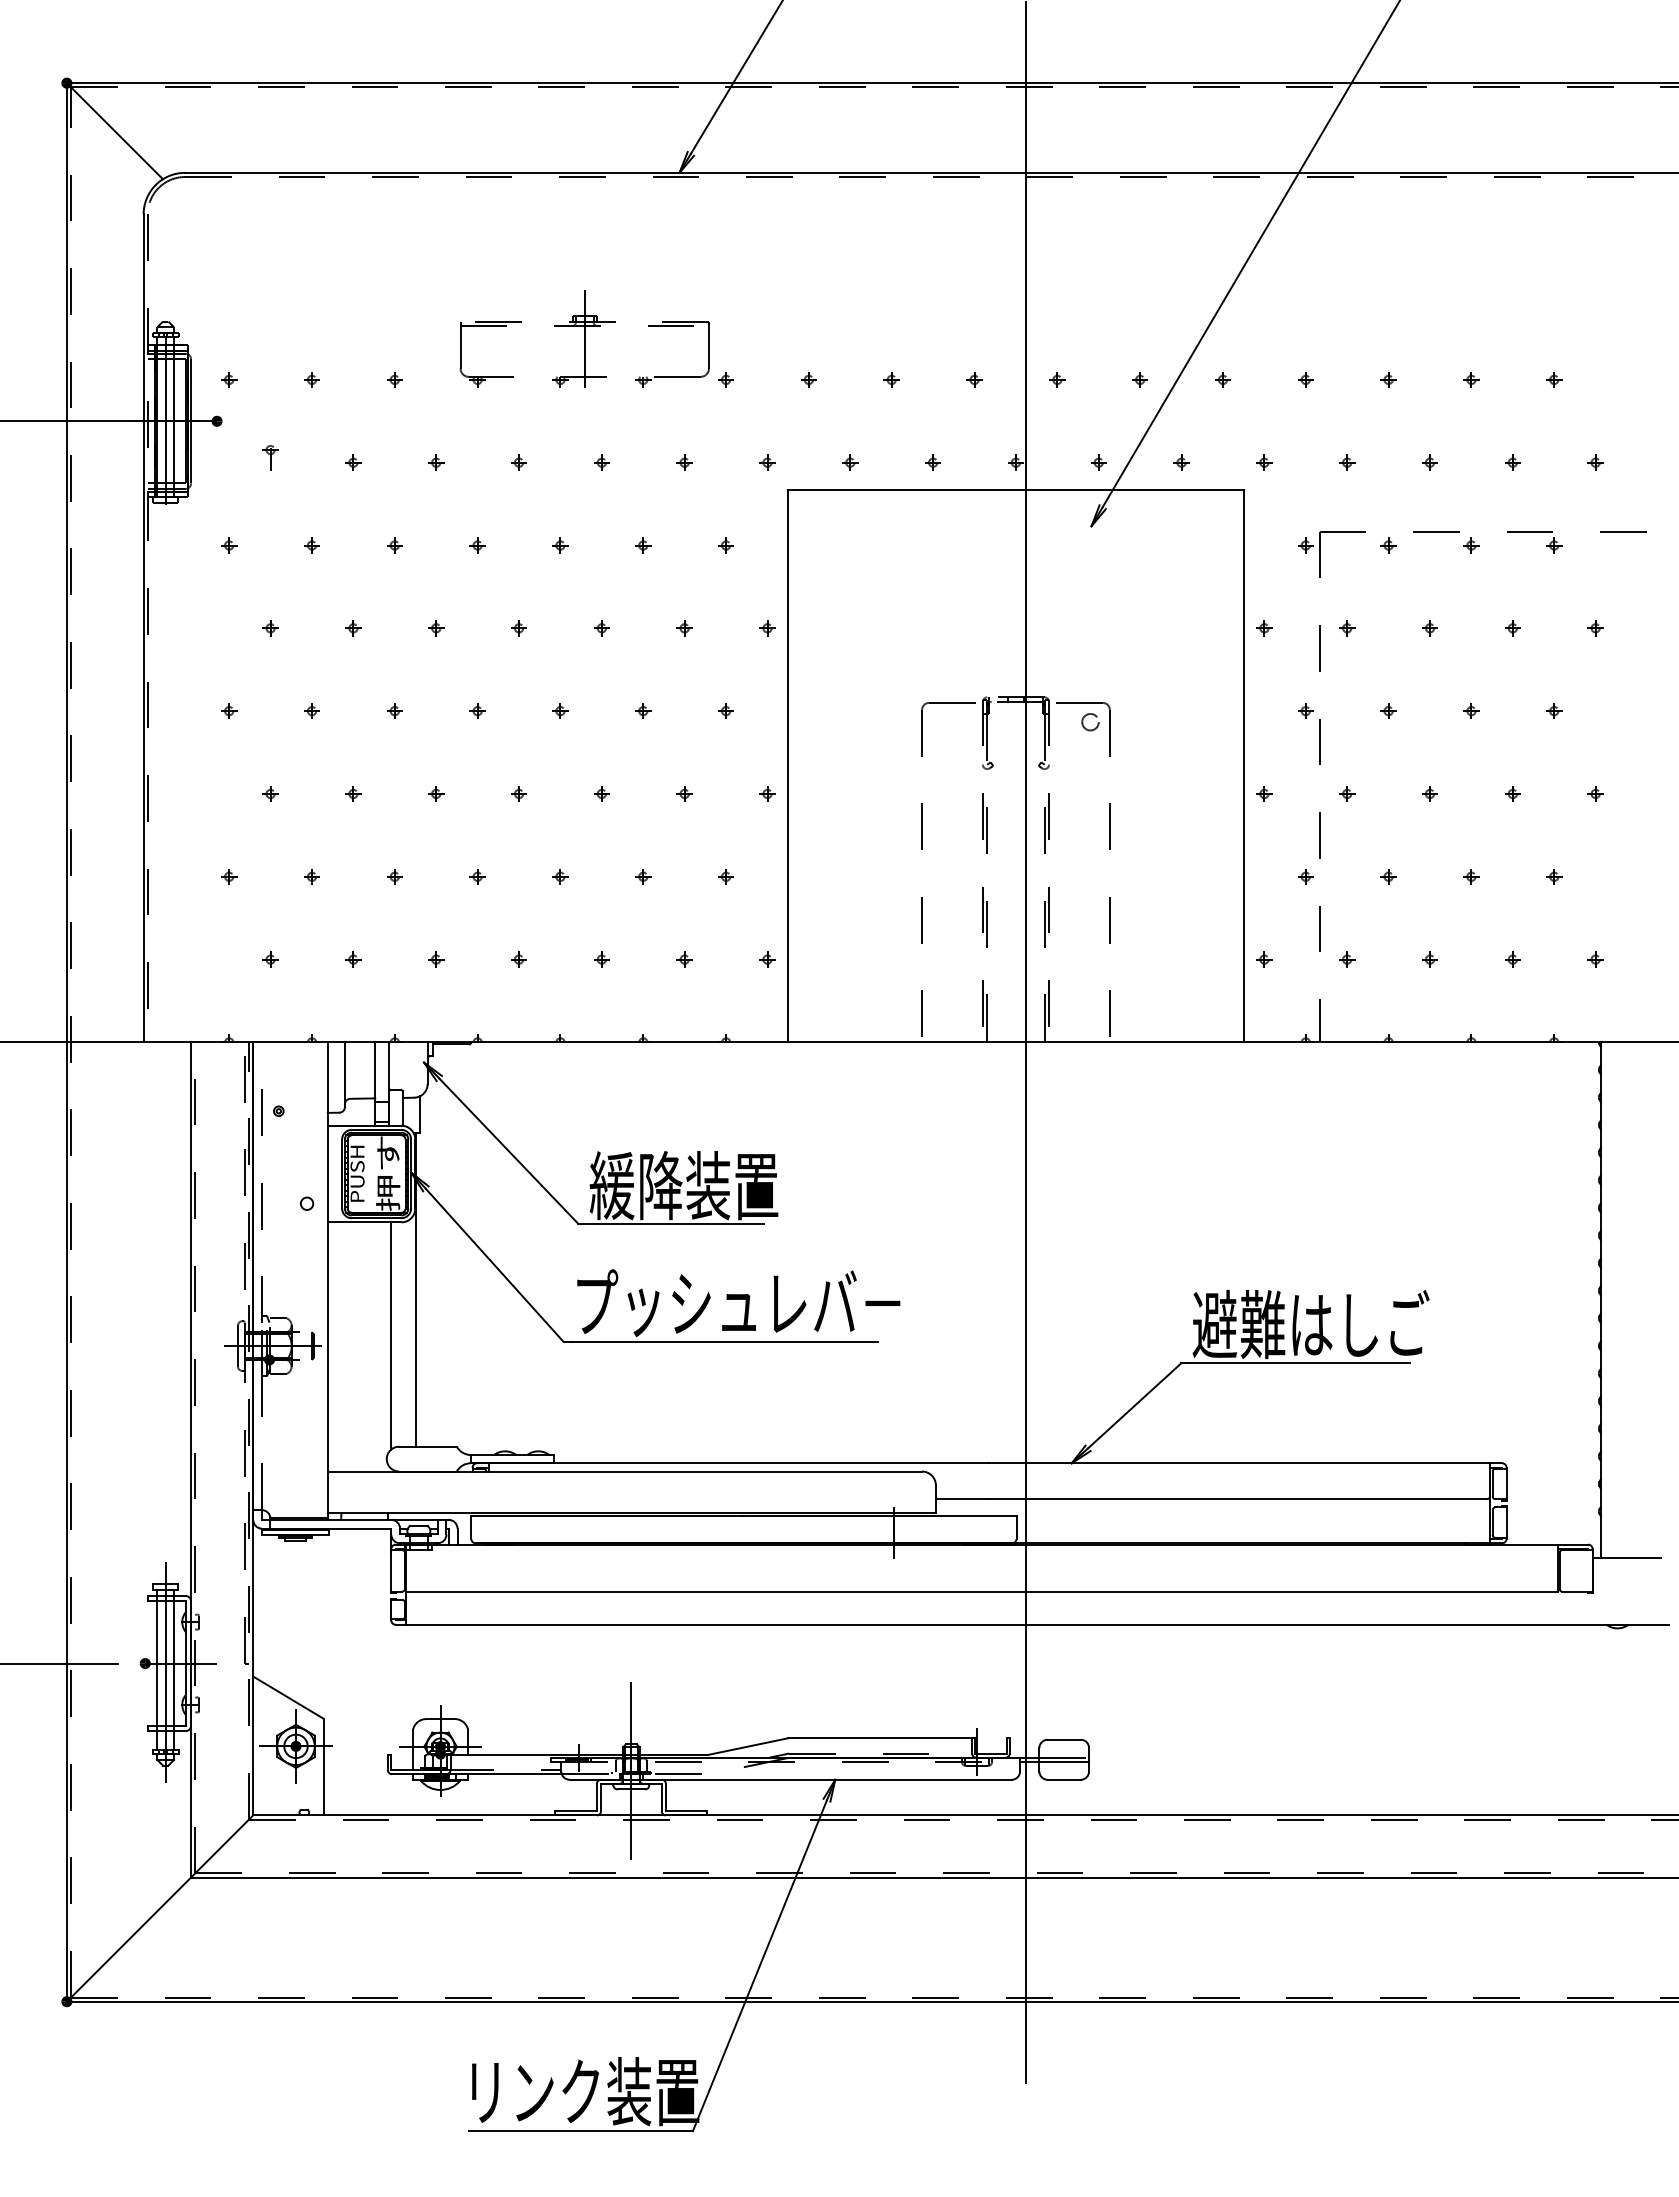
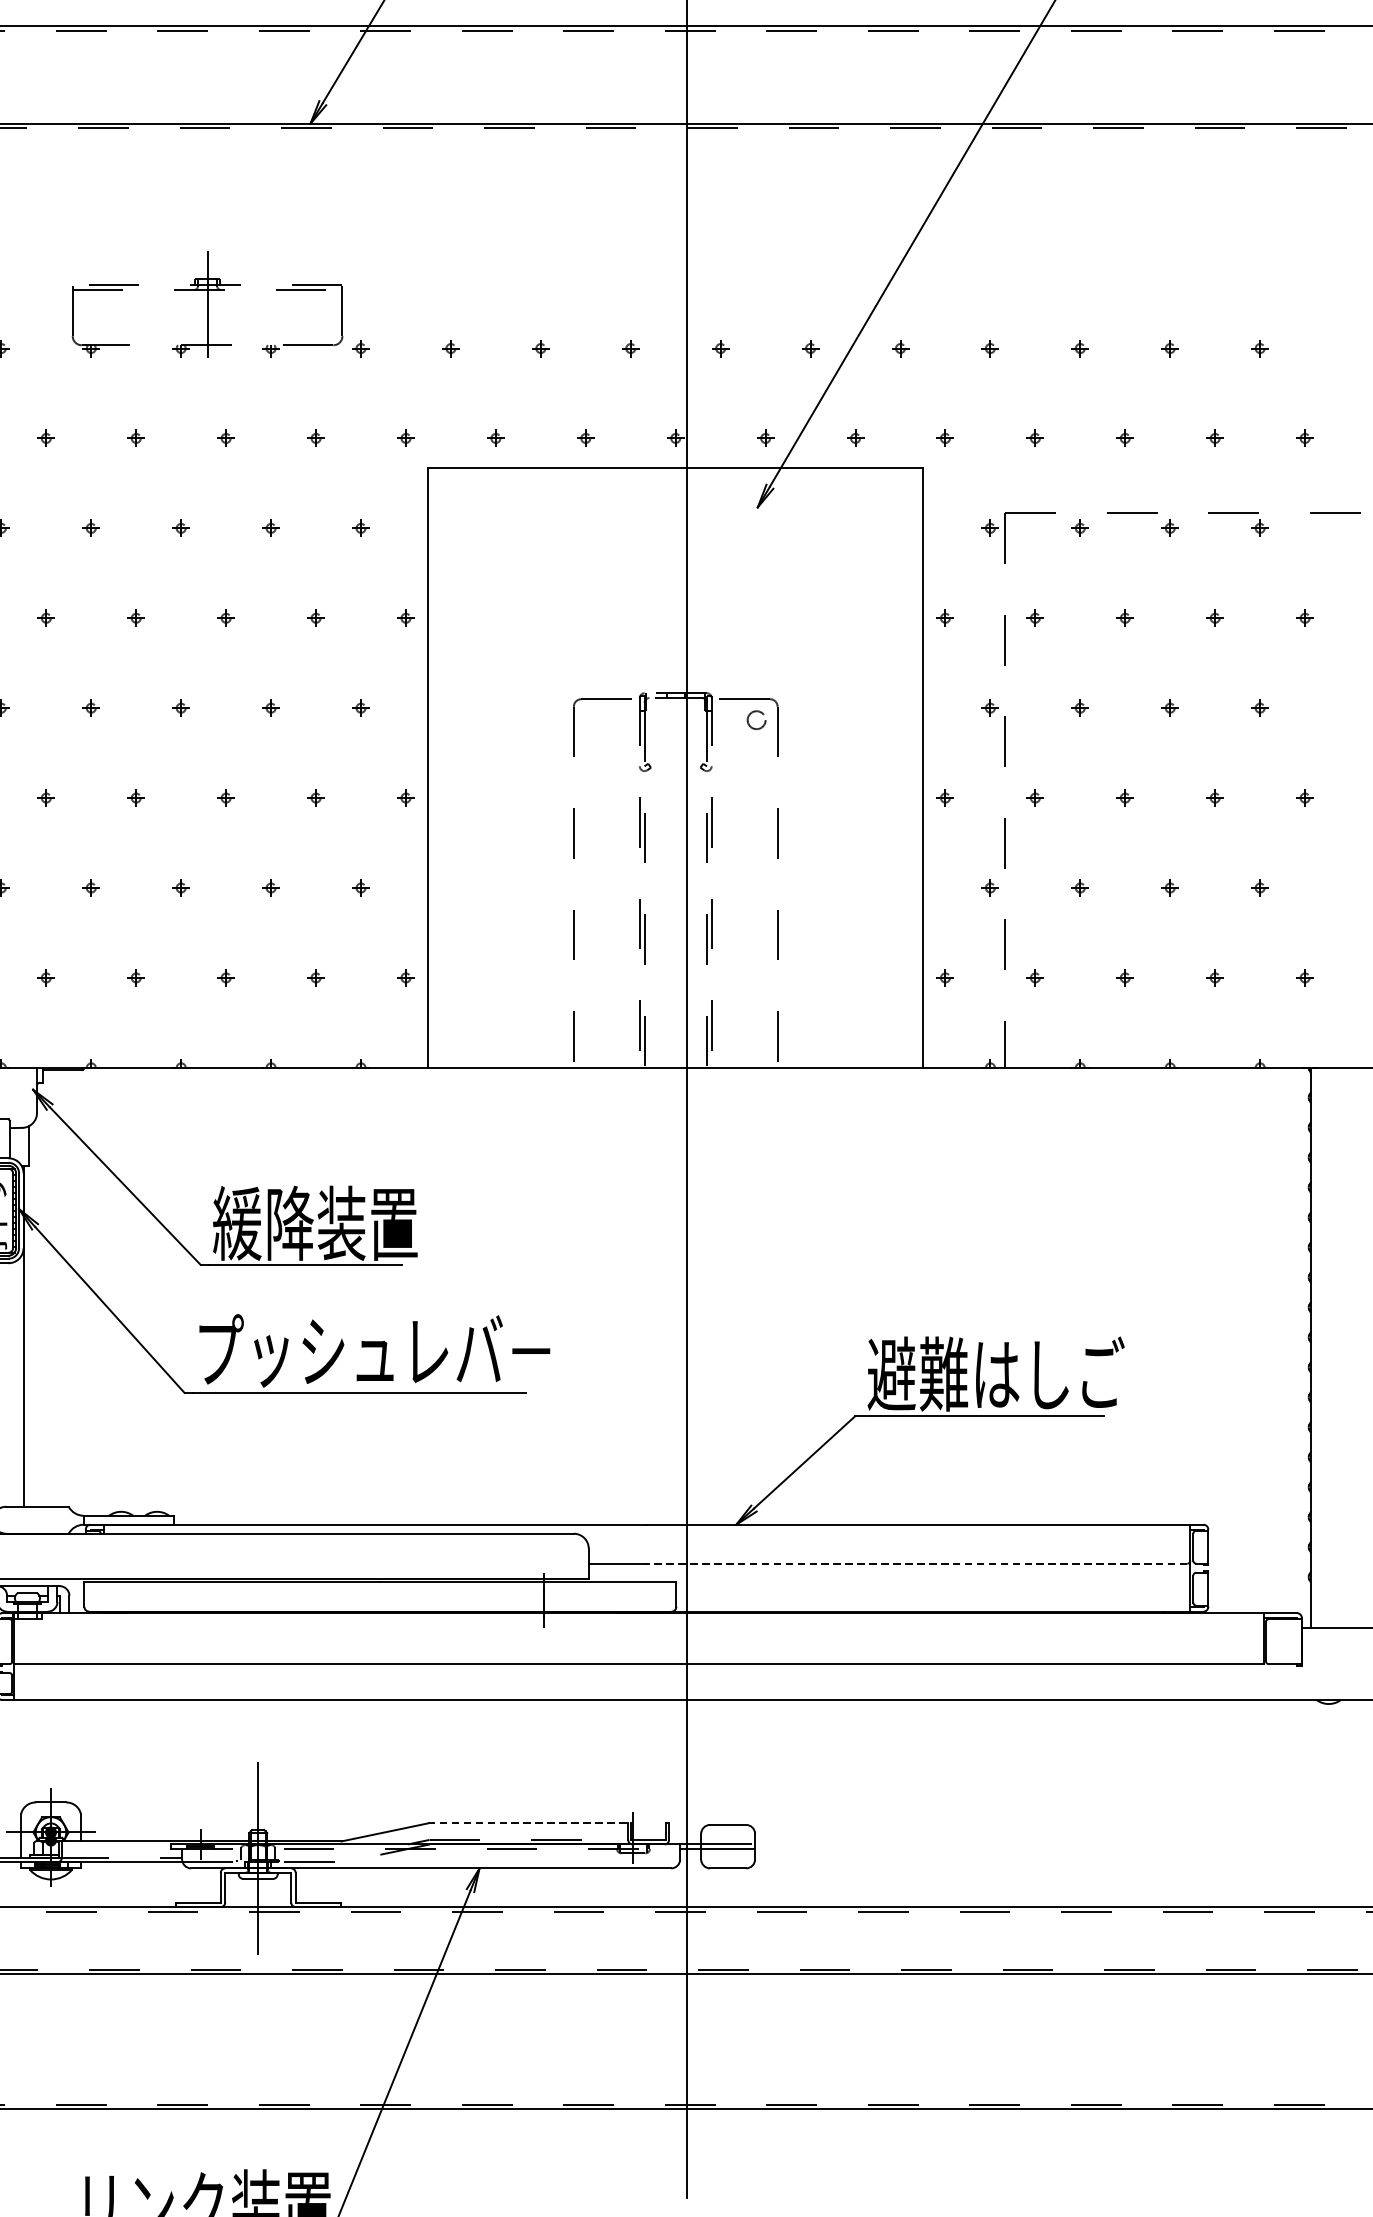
line: (1237, 1499) -> (916, 1564), solid -> dashed
line: (881, 1738) -> (529, 1823), solid -> dashed

